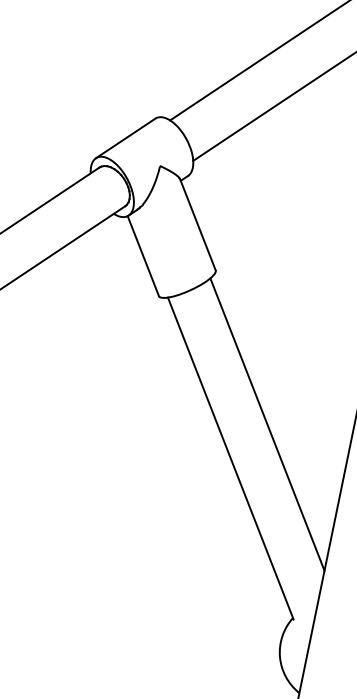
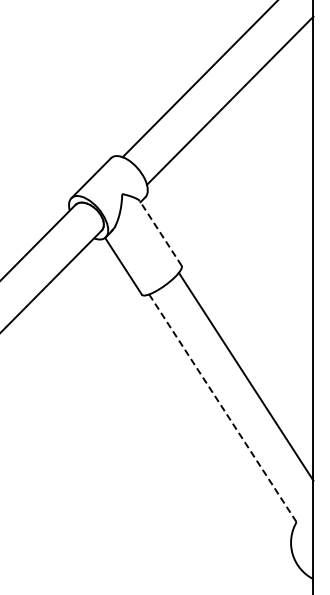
line: (197, 224) -> (160, 233), solid -> dashed
line: (230, 459) -> (223, 409), solid -> dashed

